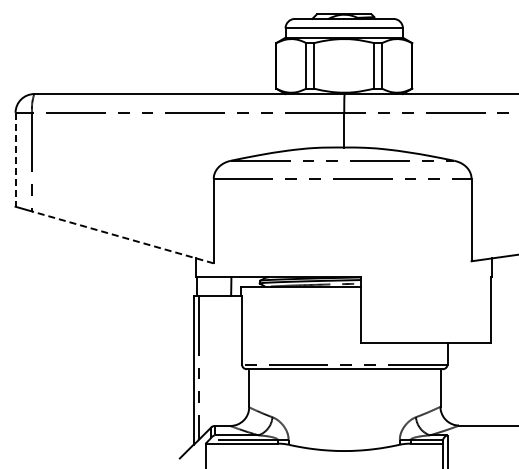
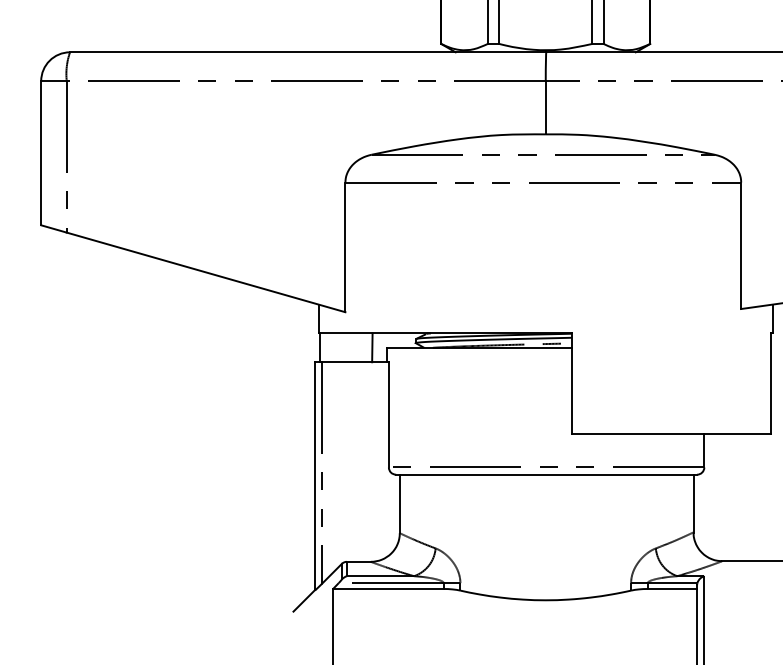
line: (15, 159) -> (41, 152), dashed -> solid
line: (122, 237) -> (205, 272), dashed -> solid

